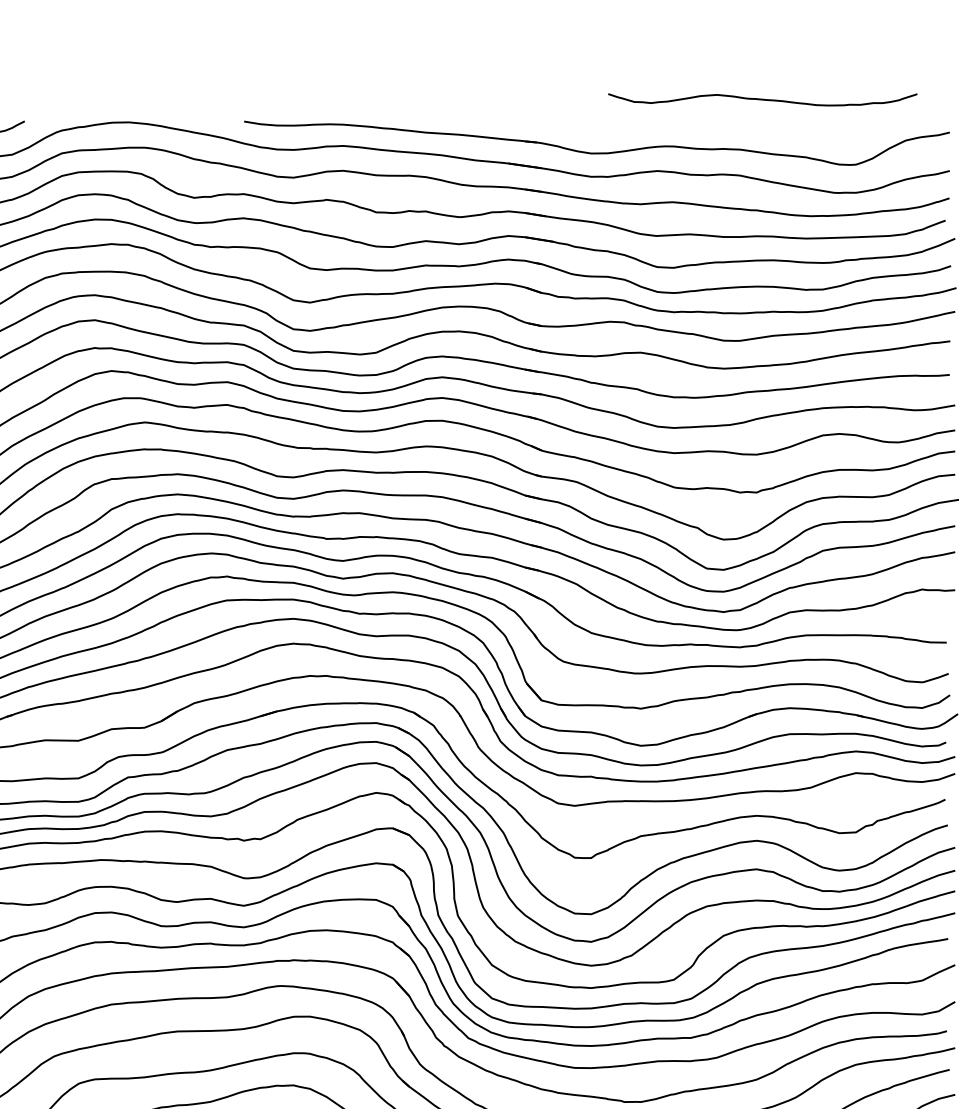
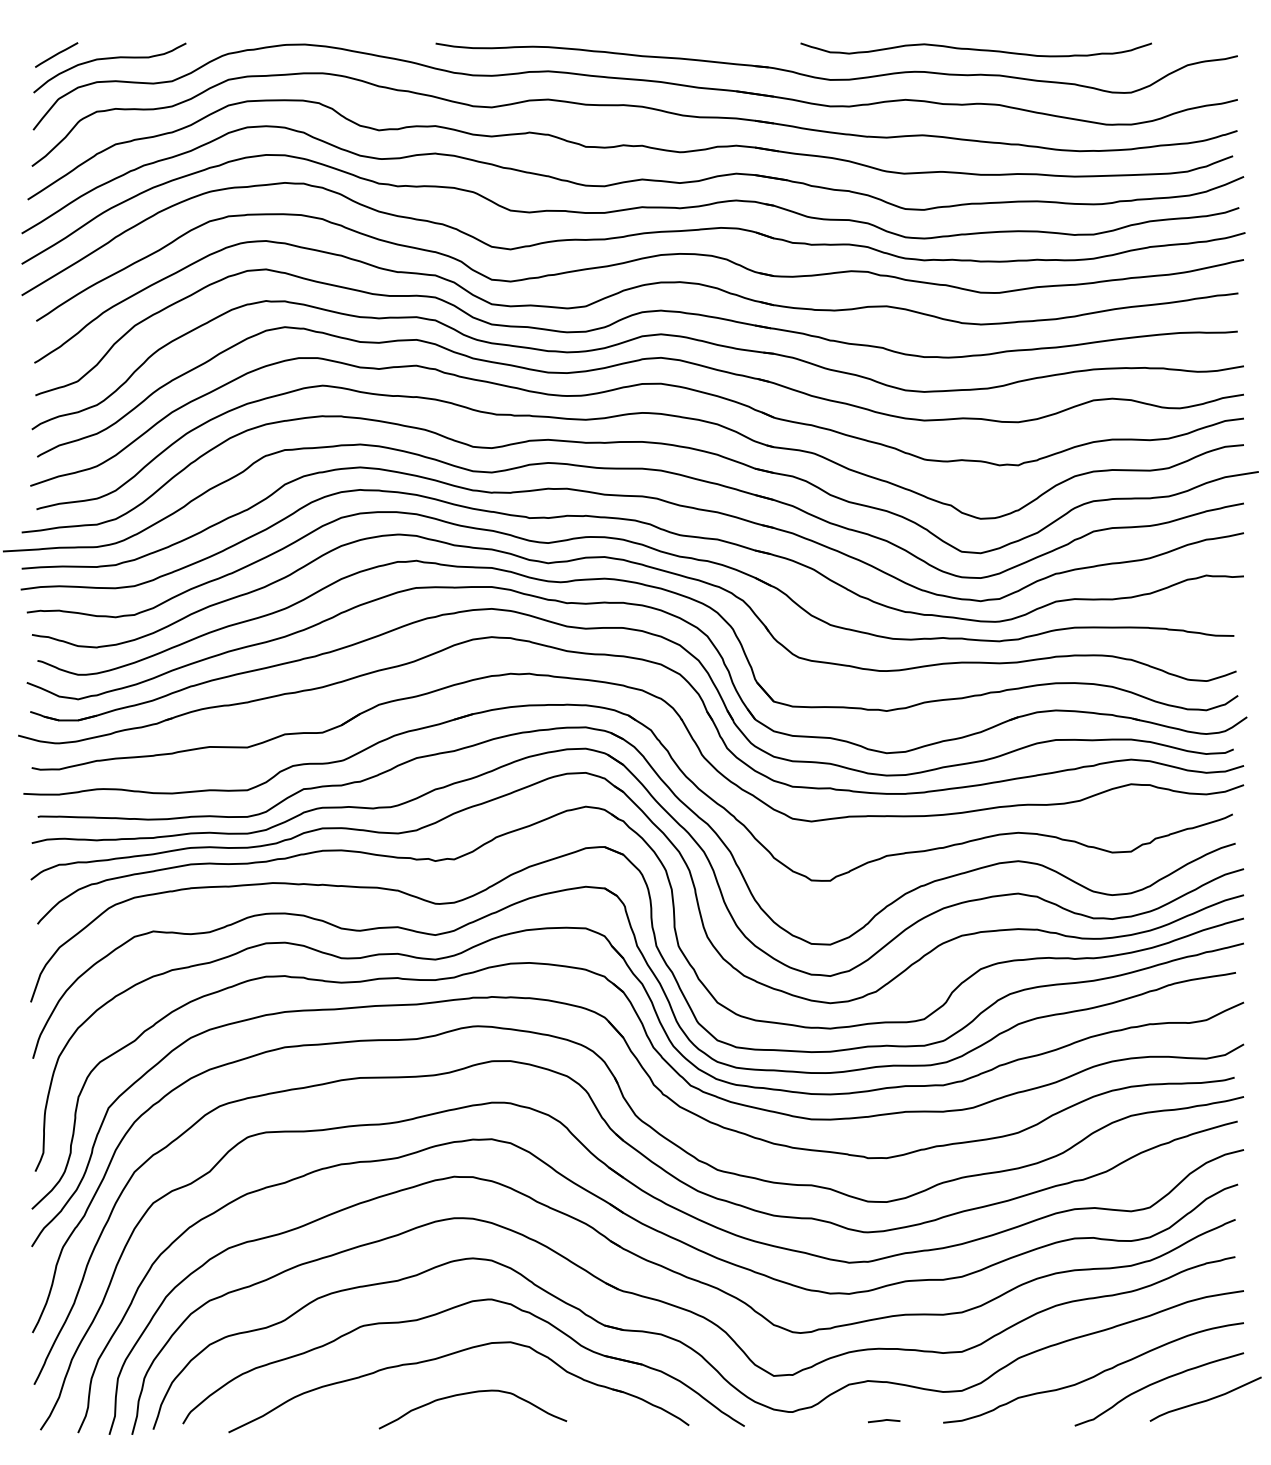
curve: (762, 99) -> (975, 49), moved

